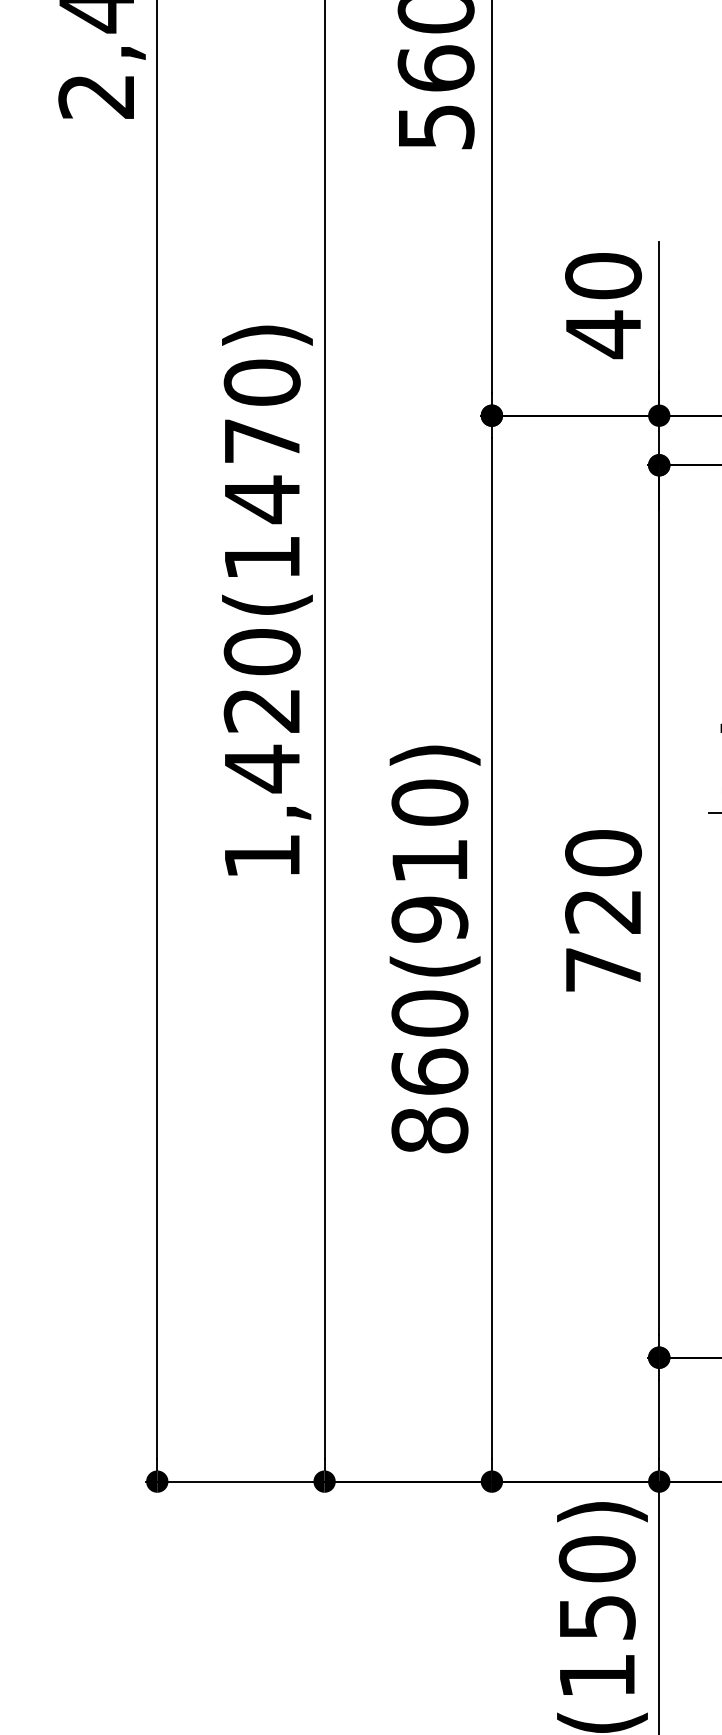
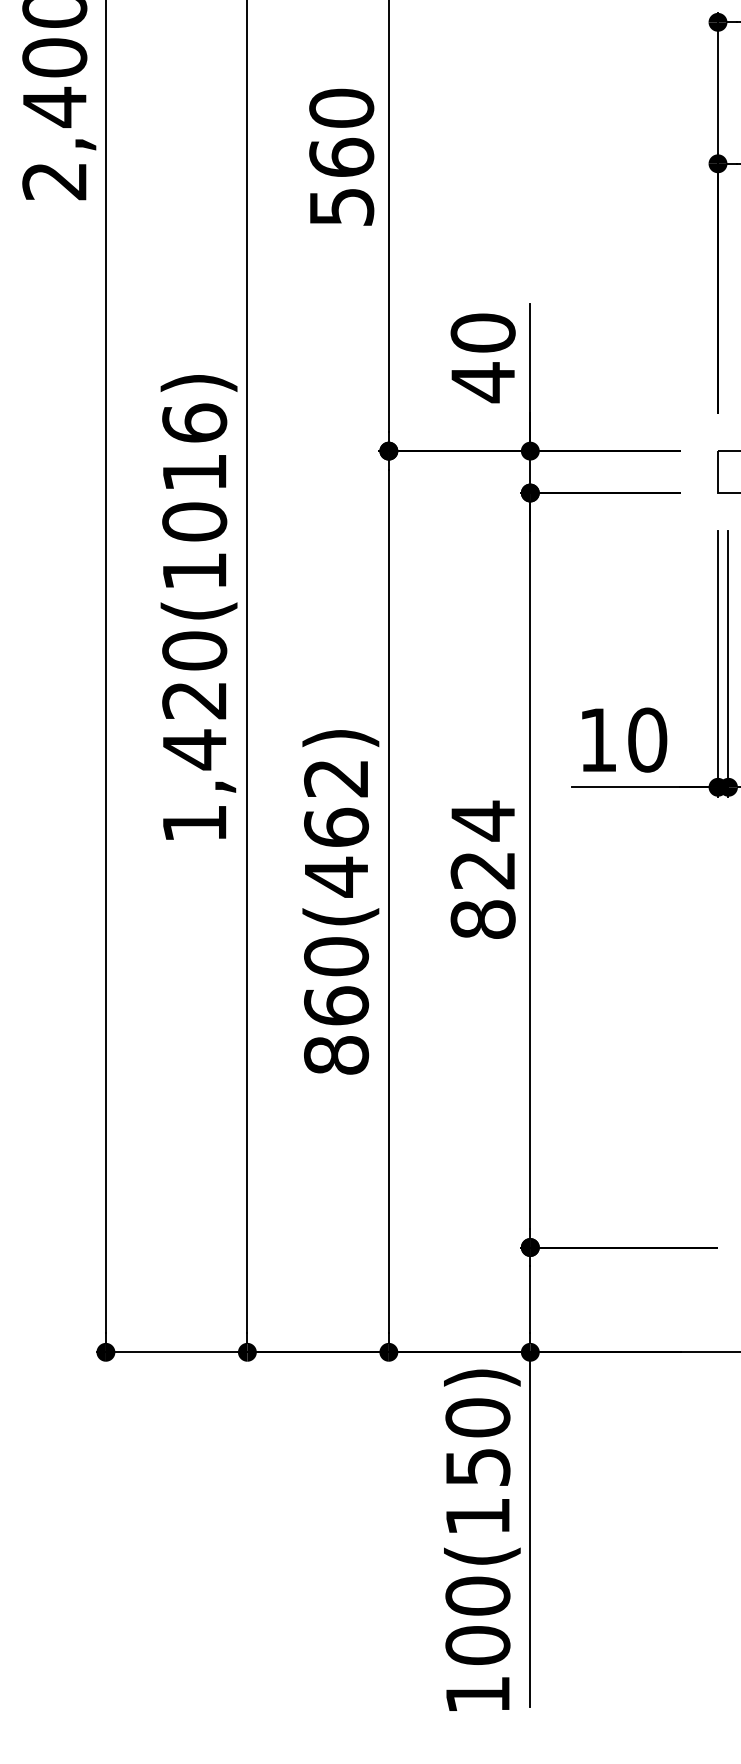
text: (262, 440) -> (194, 472), 1,420(1470) -> 1,420(1016)
text: (429, 860) -> (336, 827), 860(910) -> 860(462)
text: (602, 910) -> (482, 869), 720 -> 824

